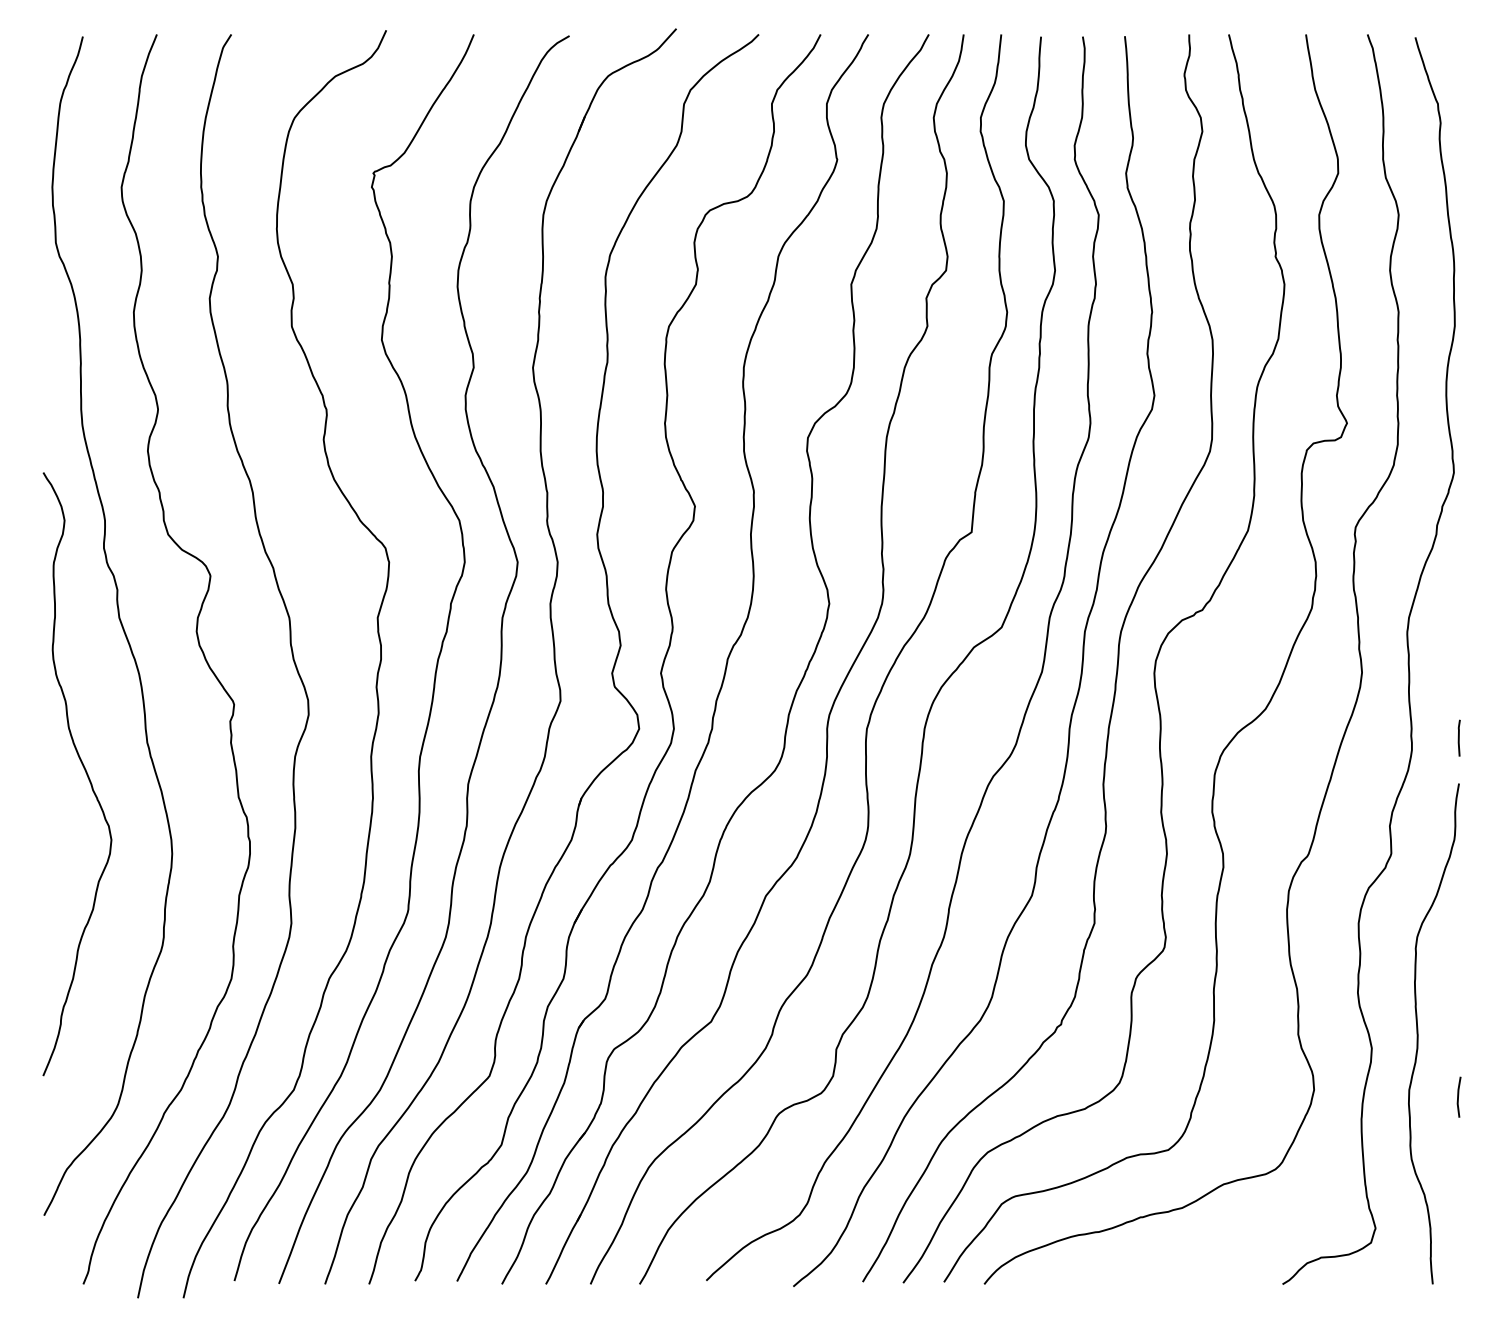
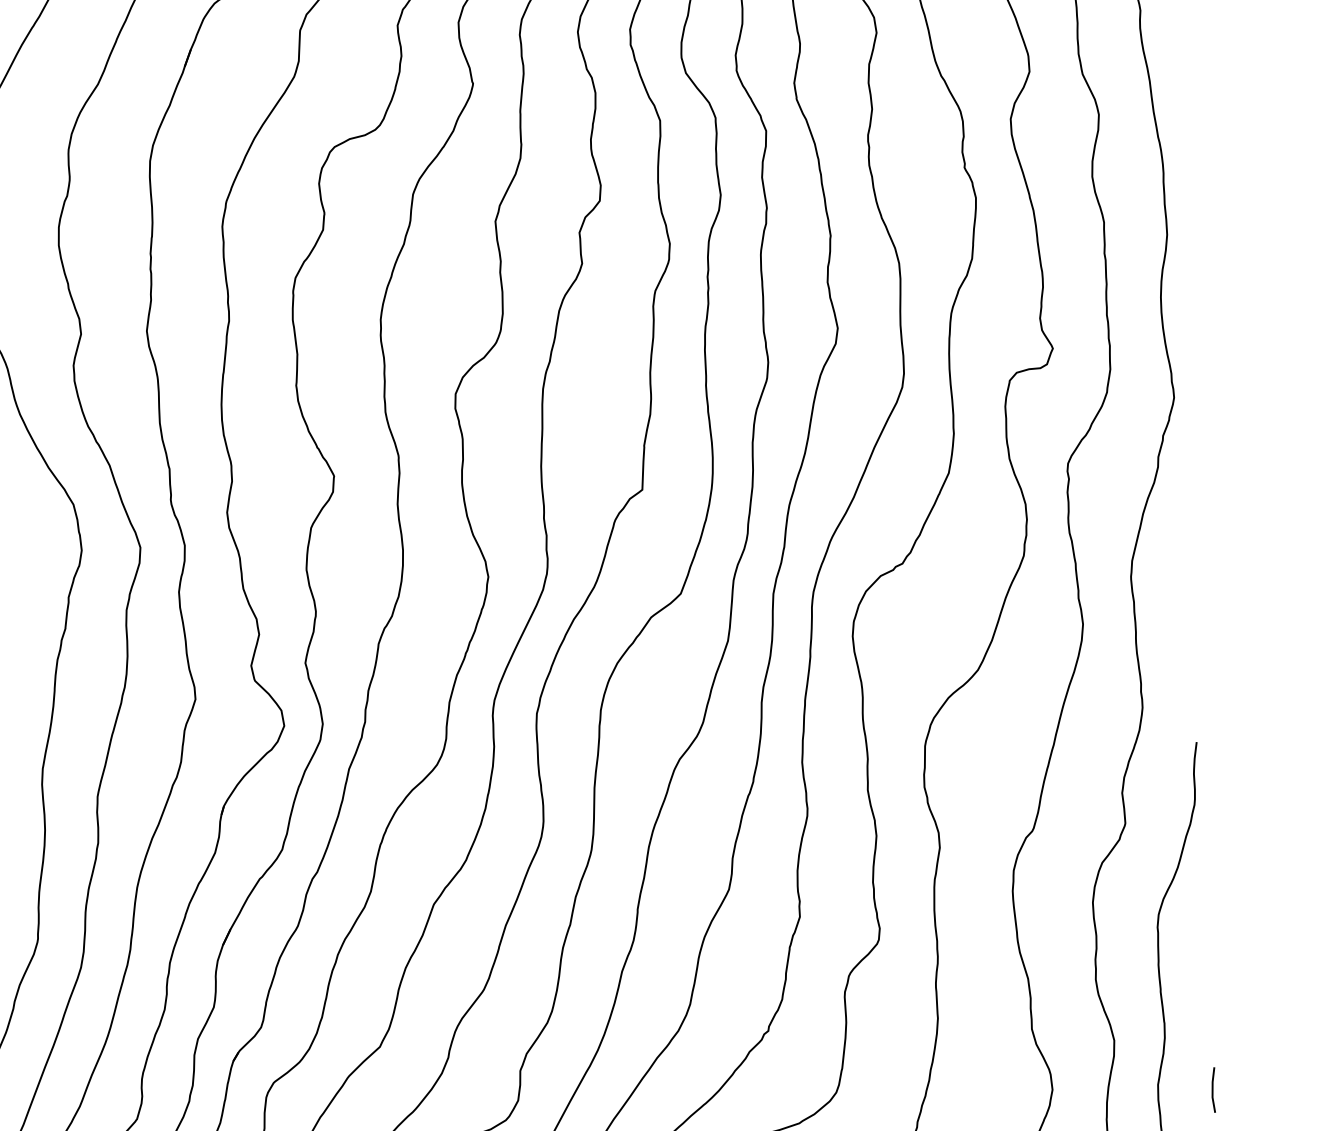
line: (1458, 737) -> (1193, 691), removed

